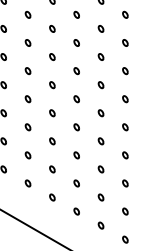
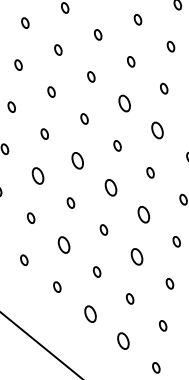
part: (76, 71) -> (123, 104), size x1.6
part: (100, 85) -> (156, 131), size x1.6
part: (52, 113) -> (77, 161), size x1.6
part: (27, 127) -> (37, 176), size x1.6
part: (76, 127) -> (110, 188), size x1.6
part: (100, 141) -> (142, 214), size x1.6
part: (52, 169) -> (64, 245), size x1.6
part: (100, 169) -> (136, 256), size x1.6
part: (76, 211) -> (89, 313), size x1.6
part: (100, 225) -> (122, 340), size x1.6

